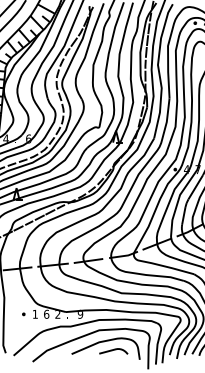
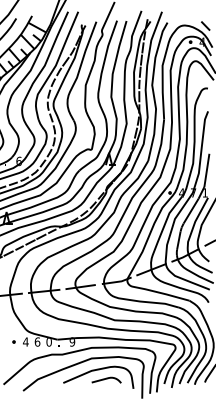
text: (34, 313) -> (25, 341), 1 -> 4
text: (57, 314) -> (48, 342), 2 -> 0

